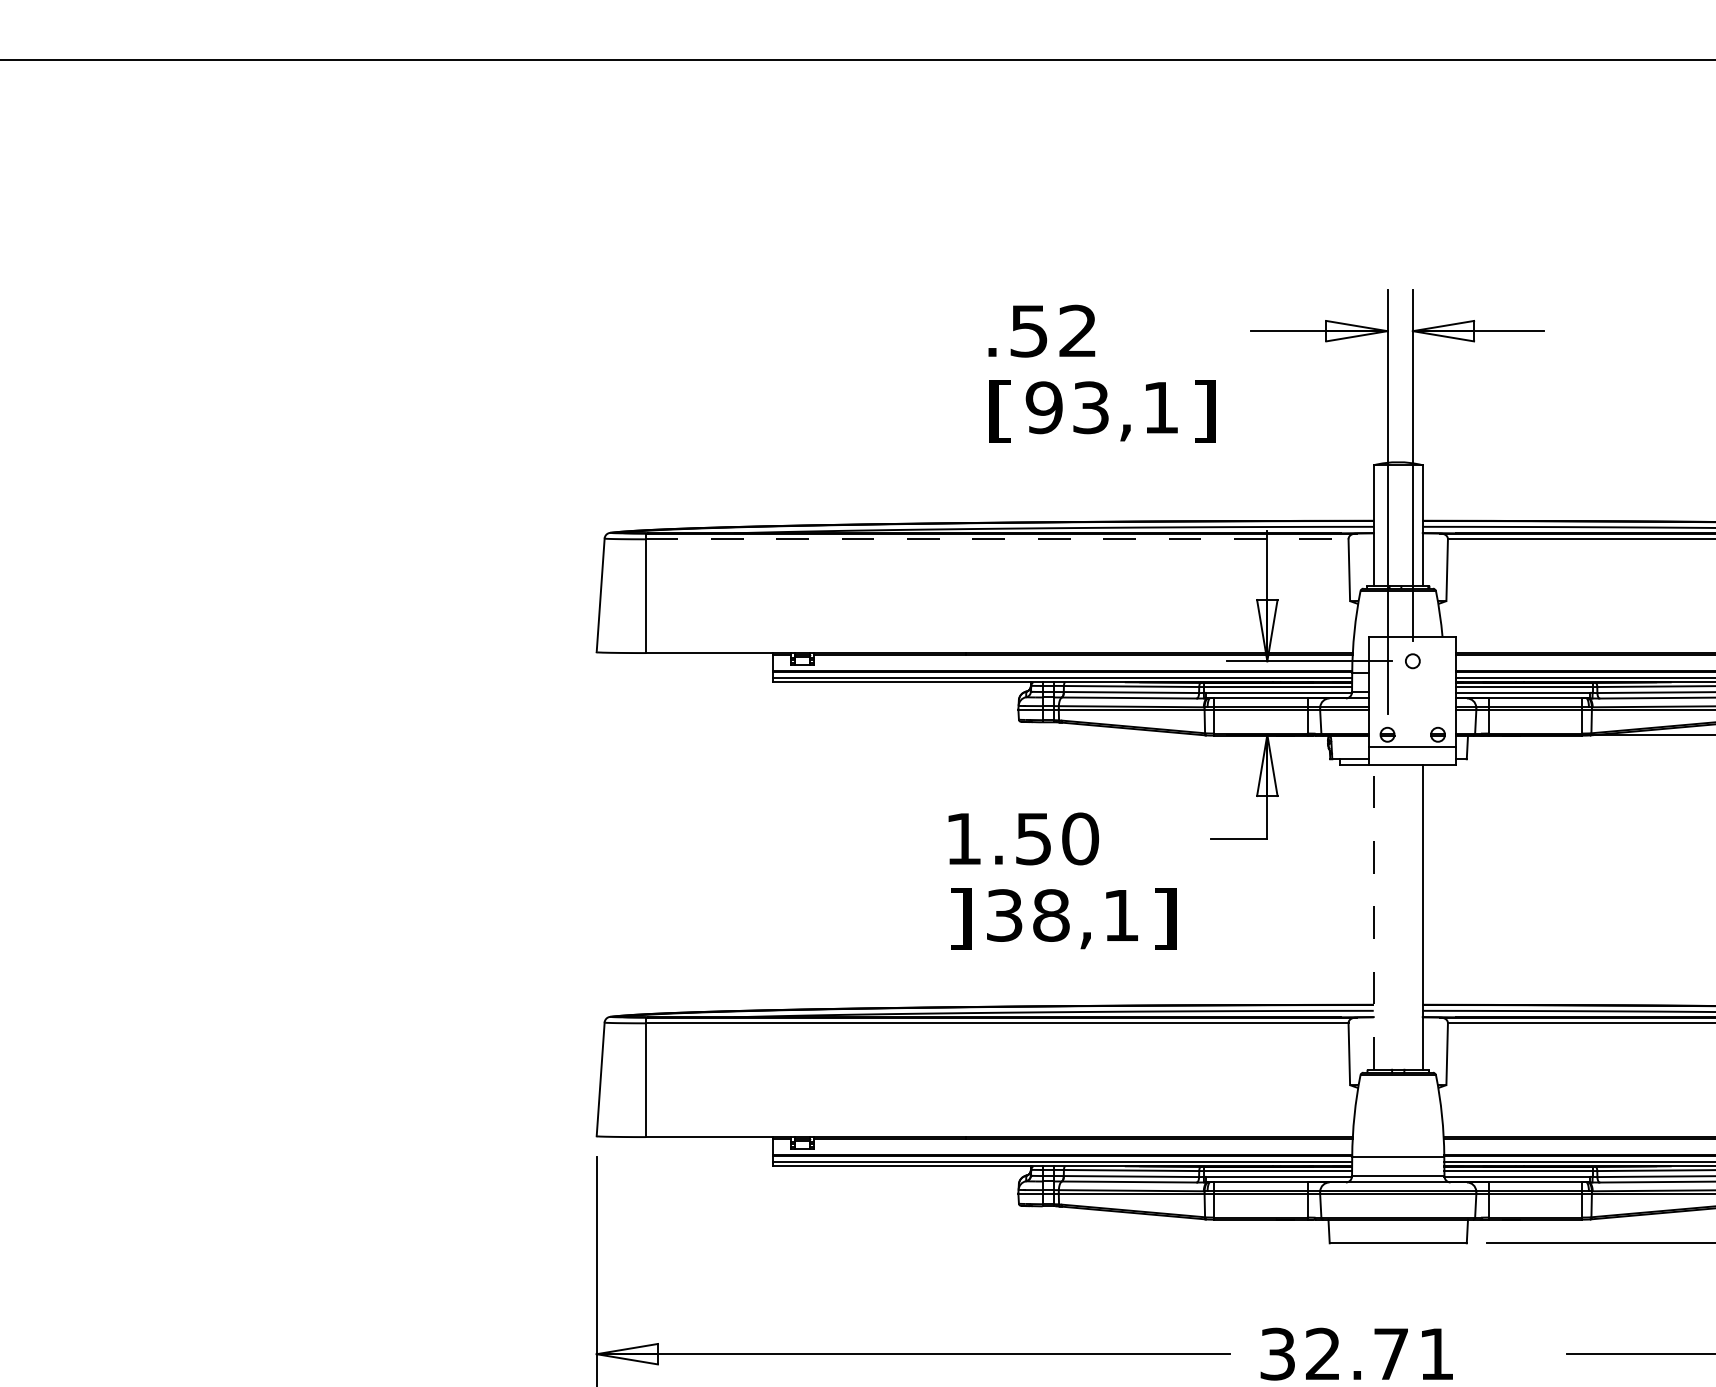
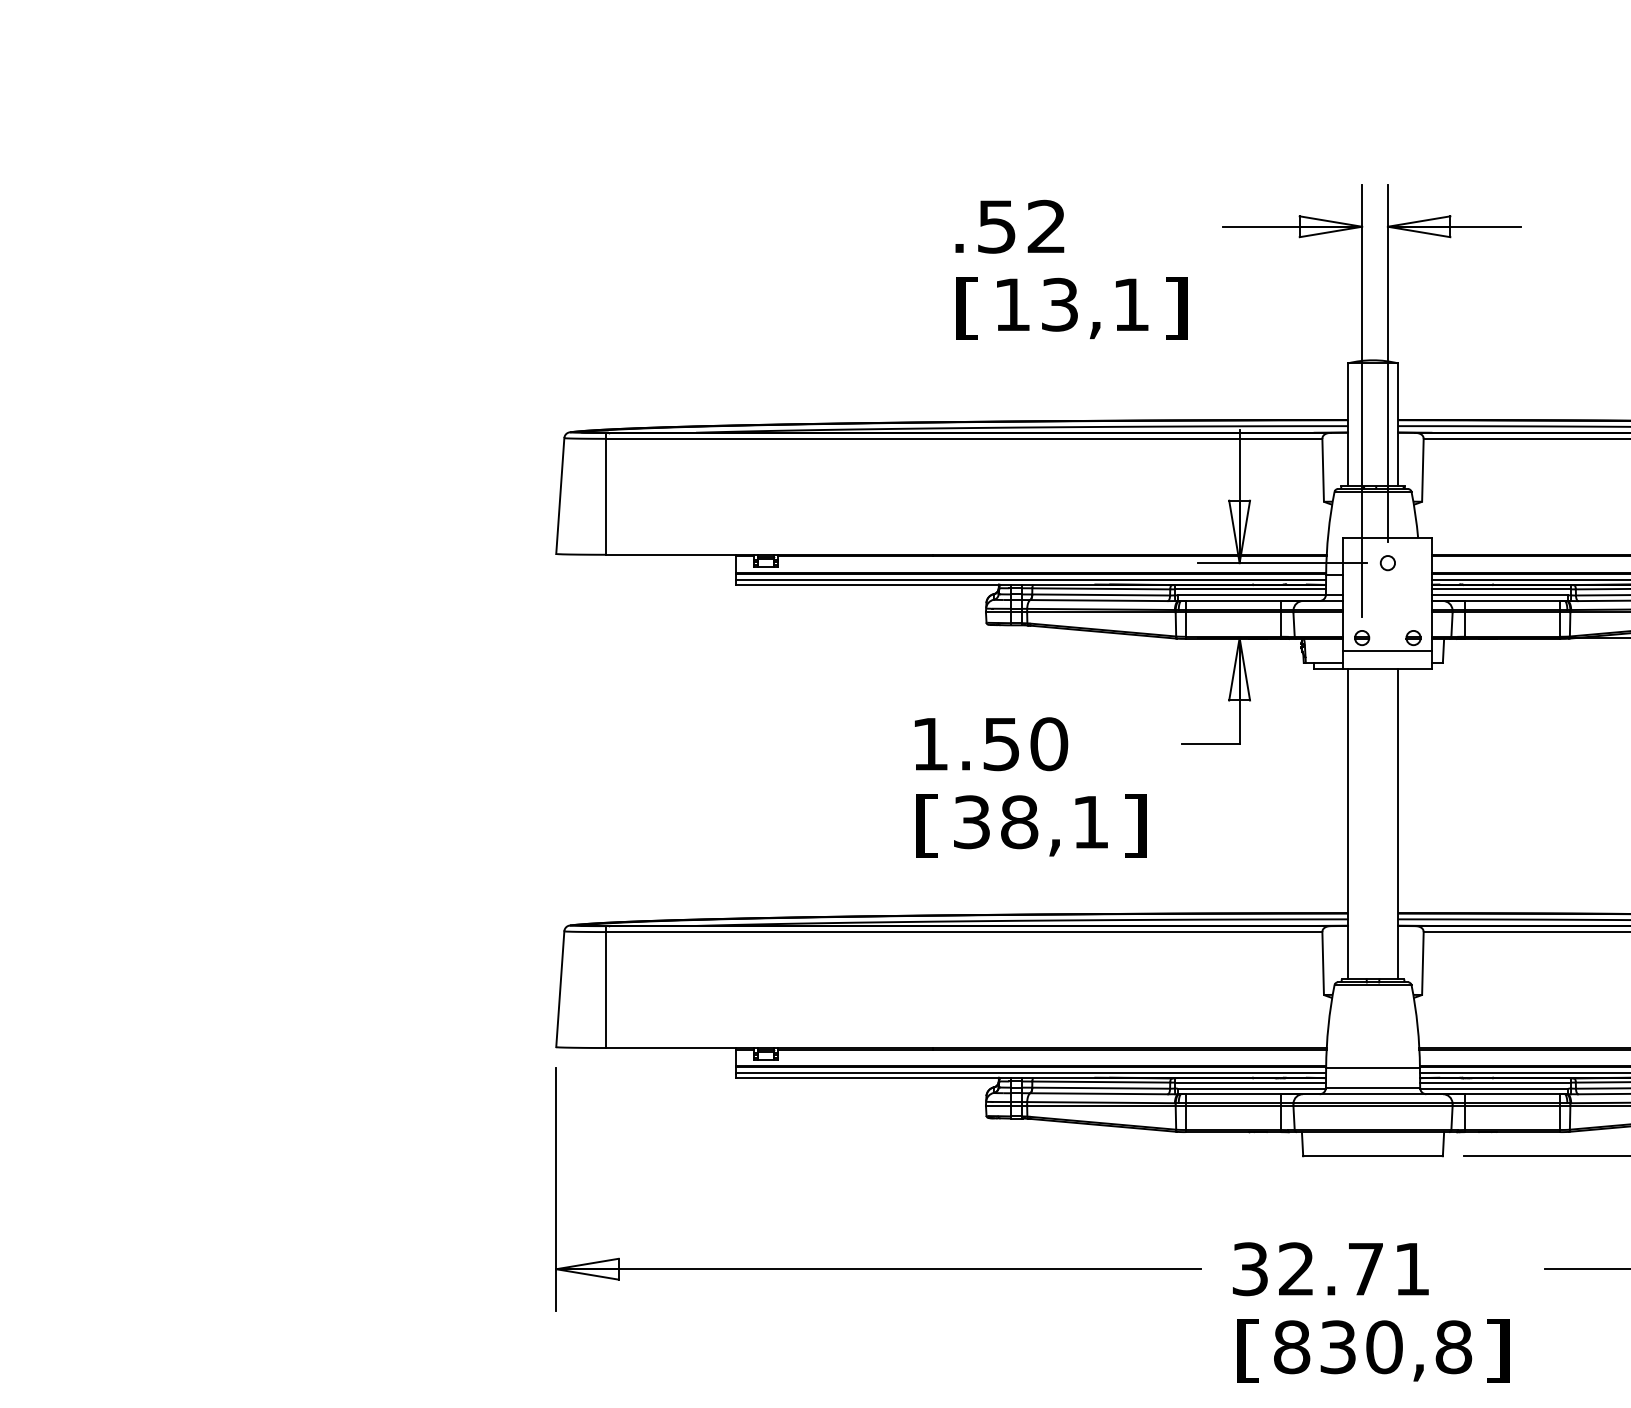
text: (1043, 407) -> (1011, 304), 93,1 -> 13,1
line: (997, 539) -> (964, 439), dashed -> solid
line: (1373, 917) -> (1347, 824), dashed -> solid
text: (960, 918) -> (926, 825), ] -> [

